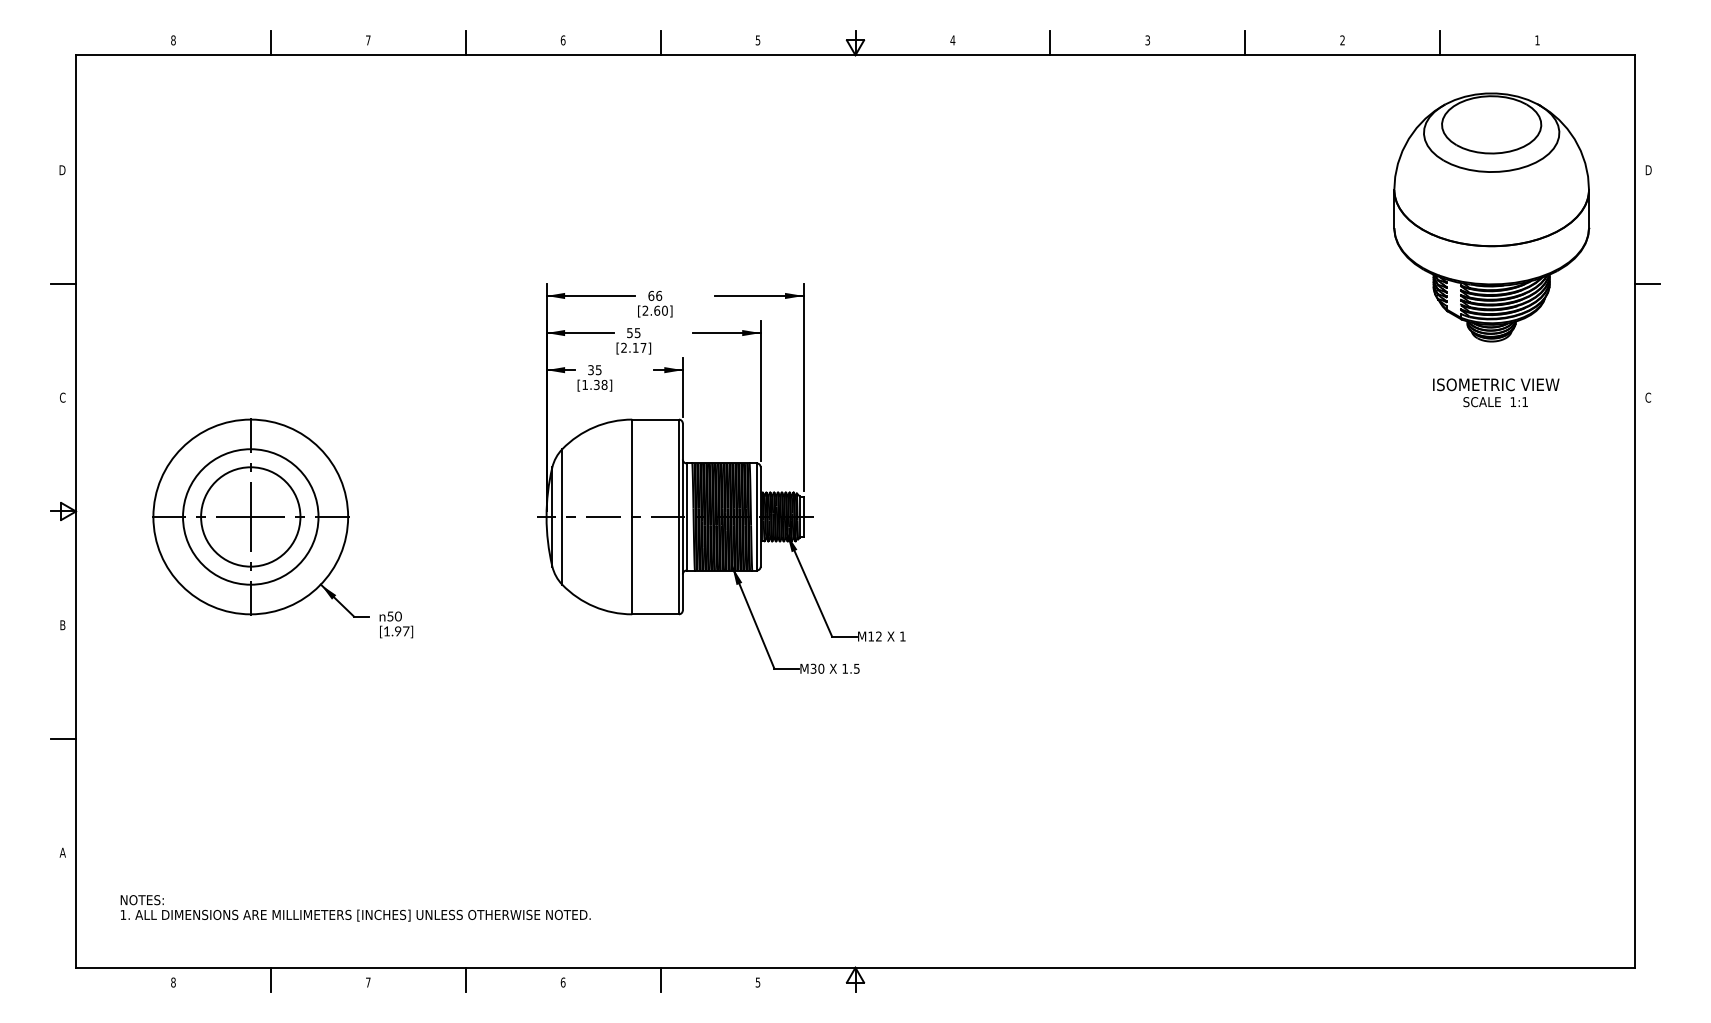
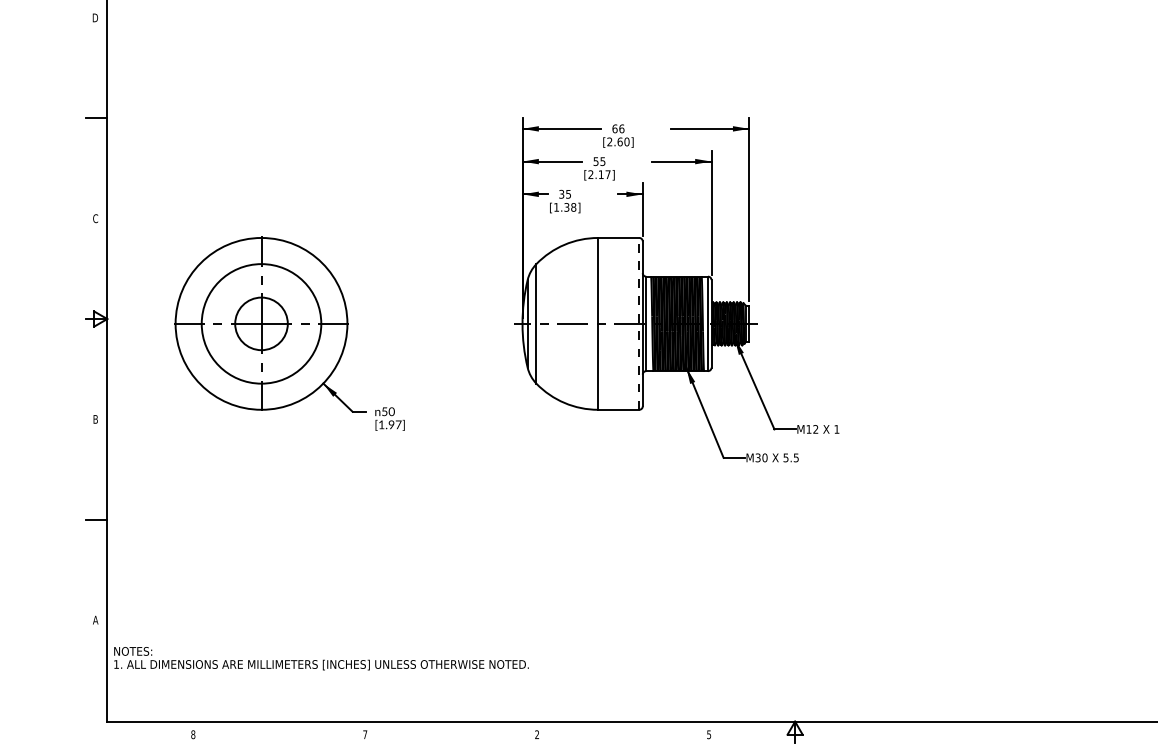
circle: (250, 516) -> (261, 323), size x0.6
line: (678, 516) -> (638, 323), solid -> dashed
text: (844, 668) -> (785, 457), 1.5 -> 5.5
text: (355, 908) -> (321, 658), moved
line: (270, 979) -> (278, 732), removed
line: (465, 979) -> (450, 732), removed
line: (660, 979) -> (623, 732), removed
text: (562, 982) -> (536, 734), 6 -> 2

